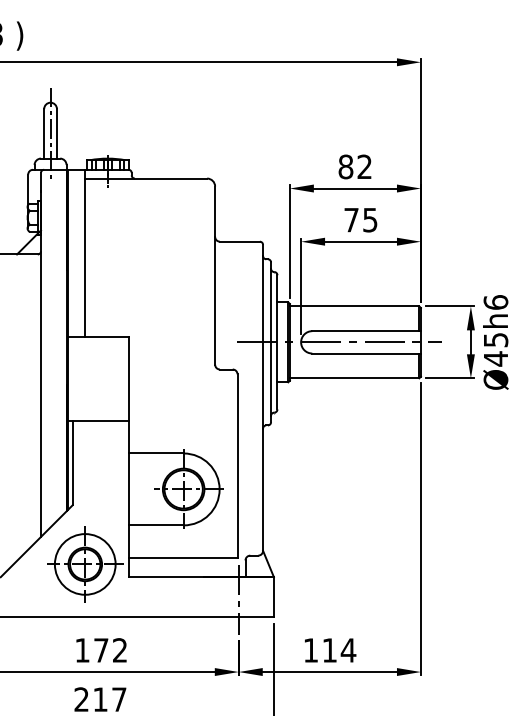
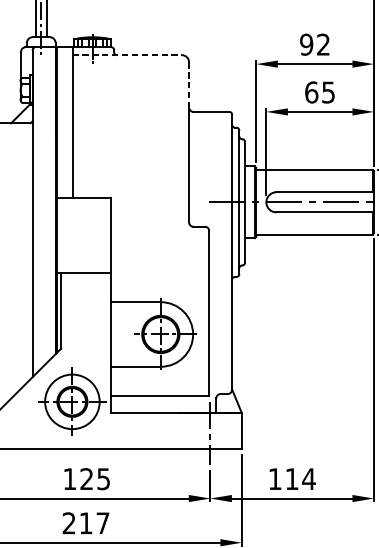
text: (345, 166) -> (306, 44), 82 -> 92
line: (146, 178) -> (127, 55), solid -> dashed
line: (215, 212) -> (189, 85), solid -> dashed
text: (351, 219) -> (311, 91), 75 -> 65
text: (110, 650) -> (95, 479), 172 -> 125

